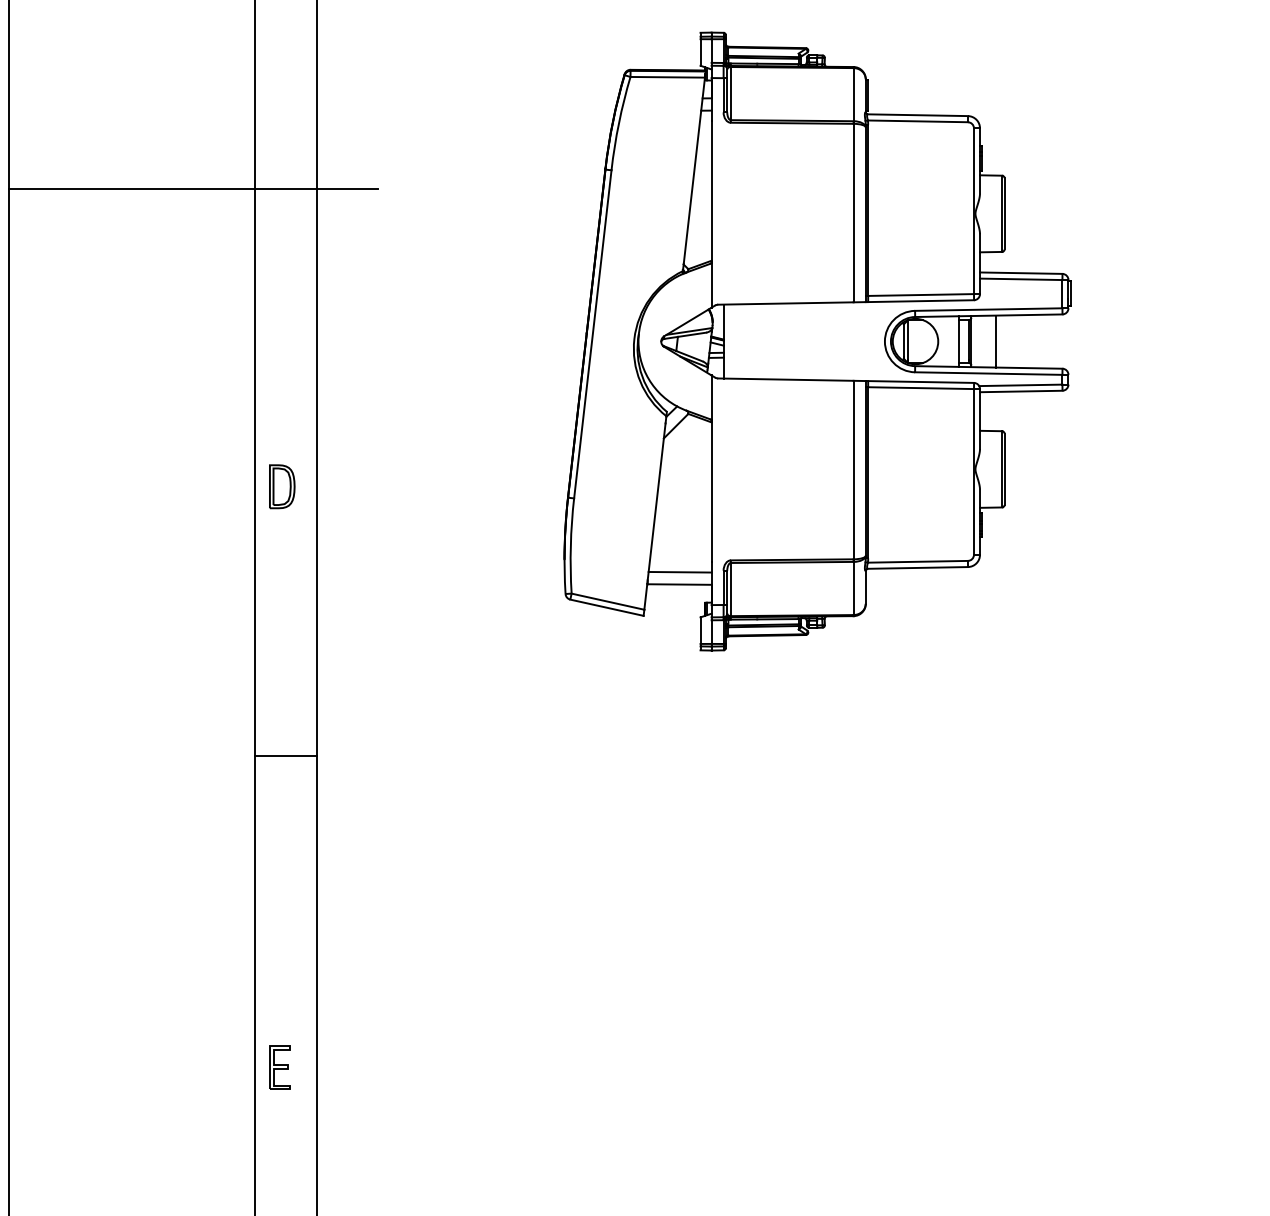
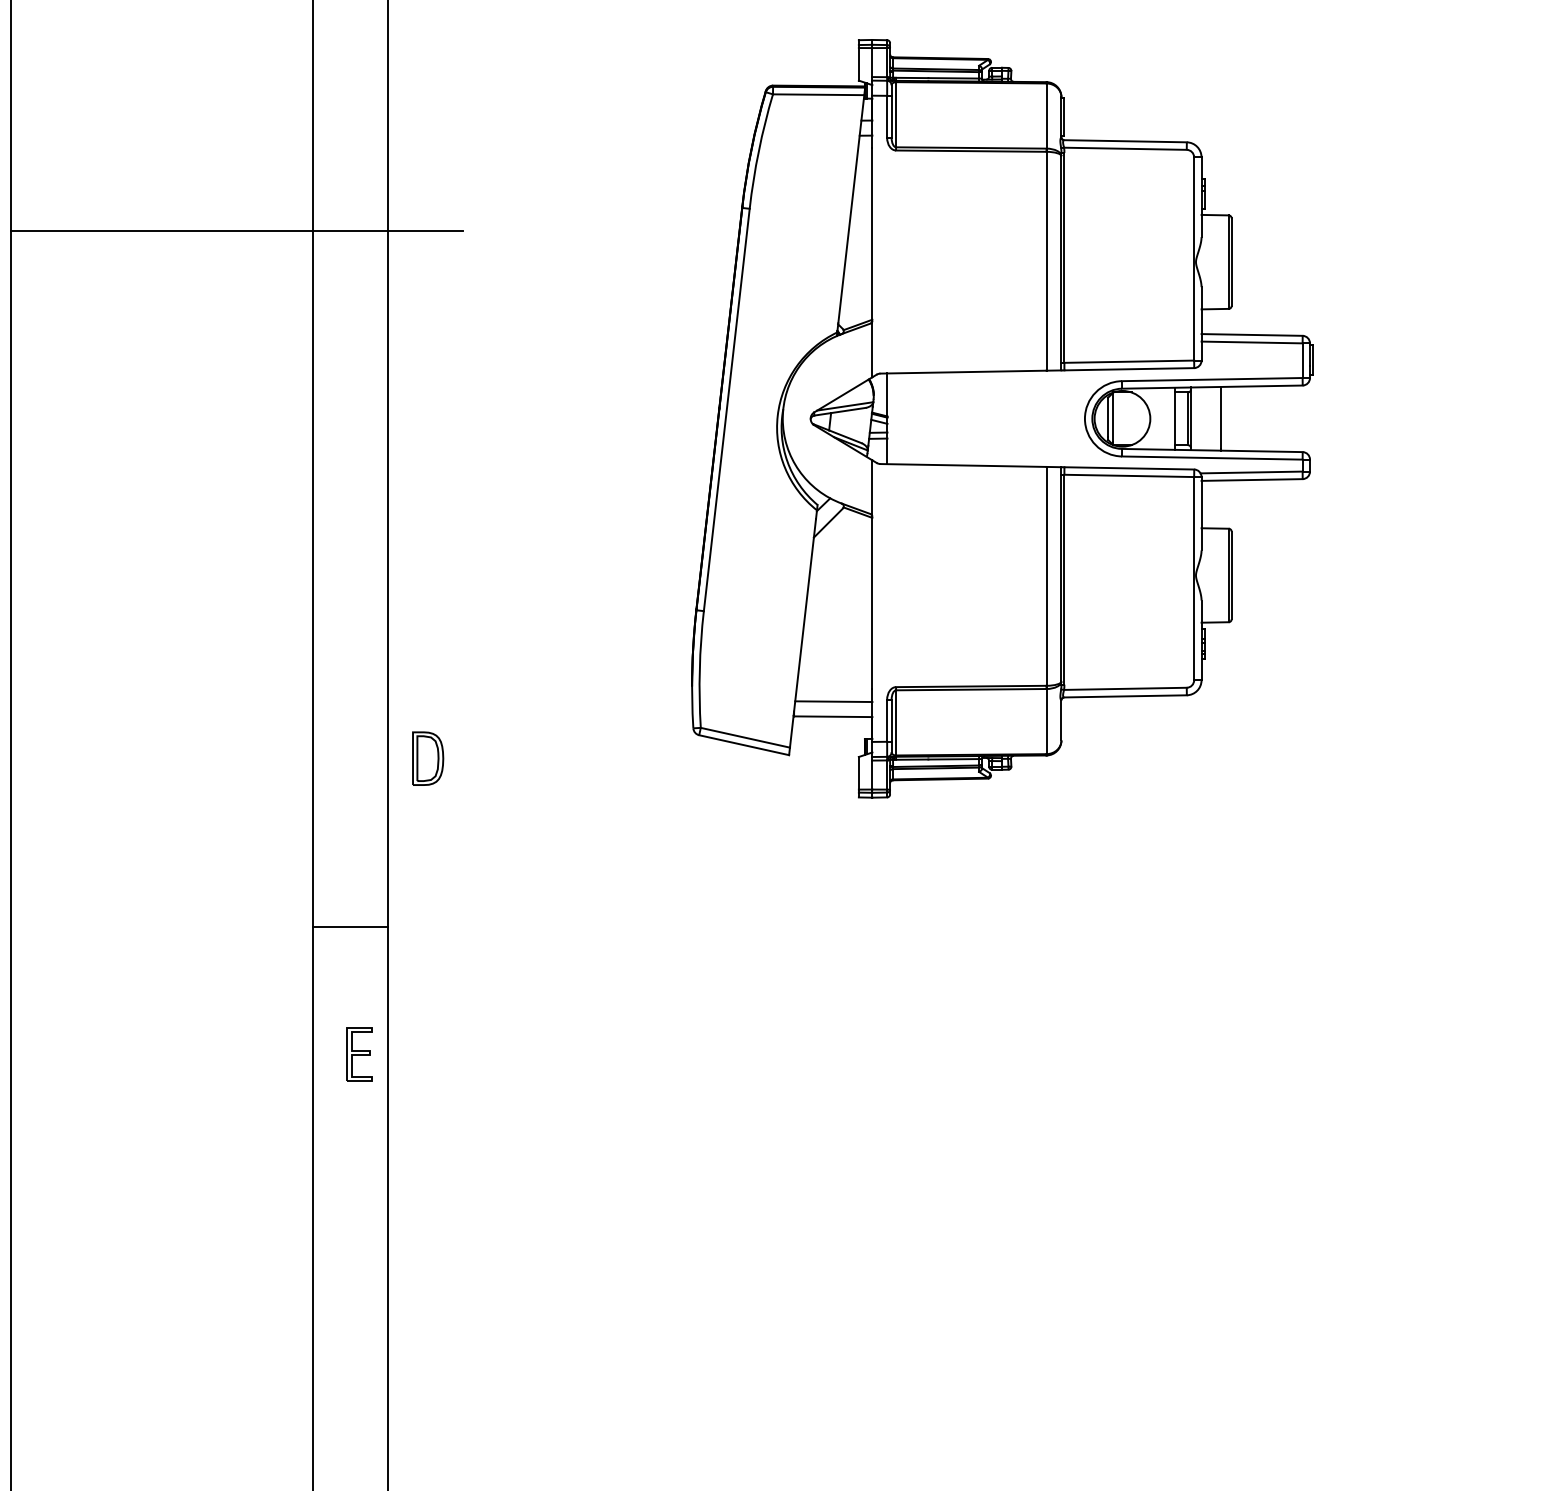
part: (282, 486) -> (428, 758), moved
part: (279, 1067) -> (358, 1053), moved

